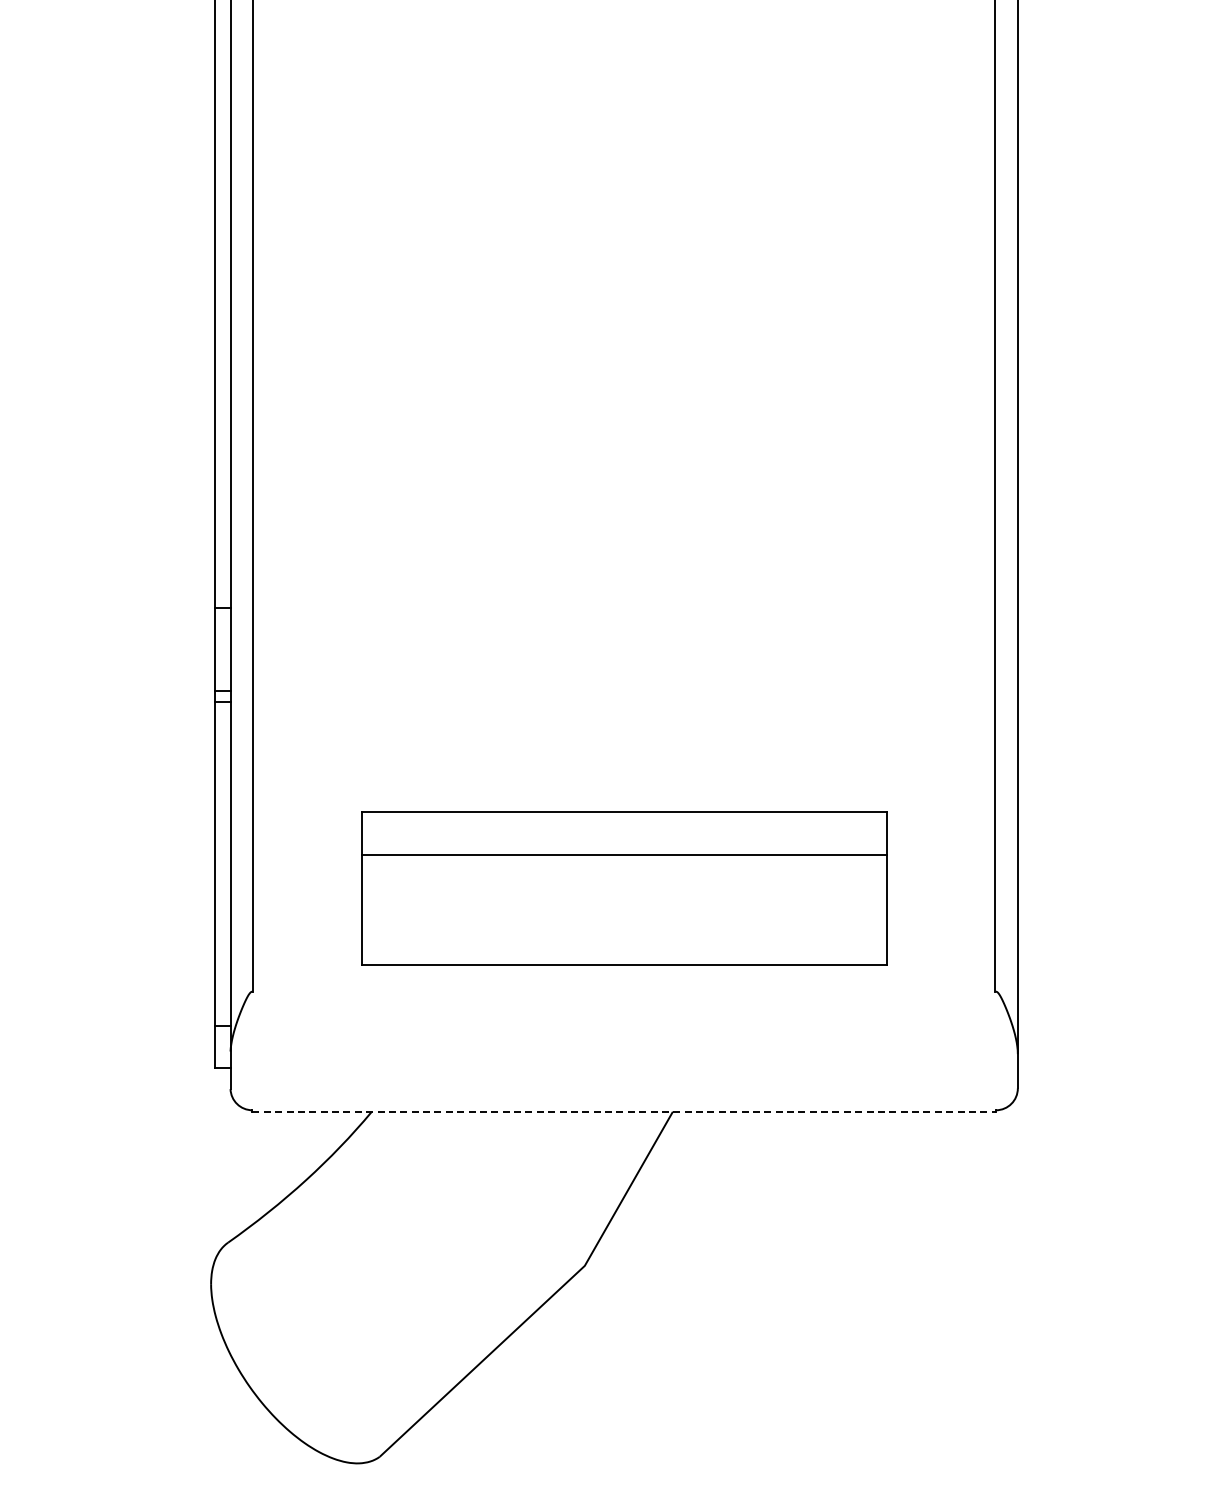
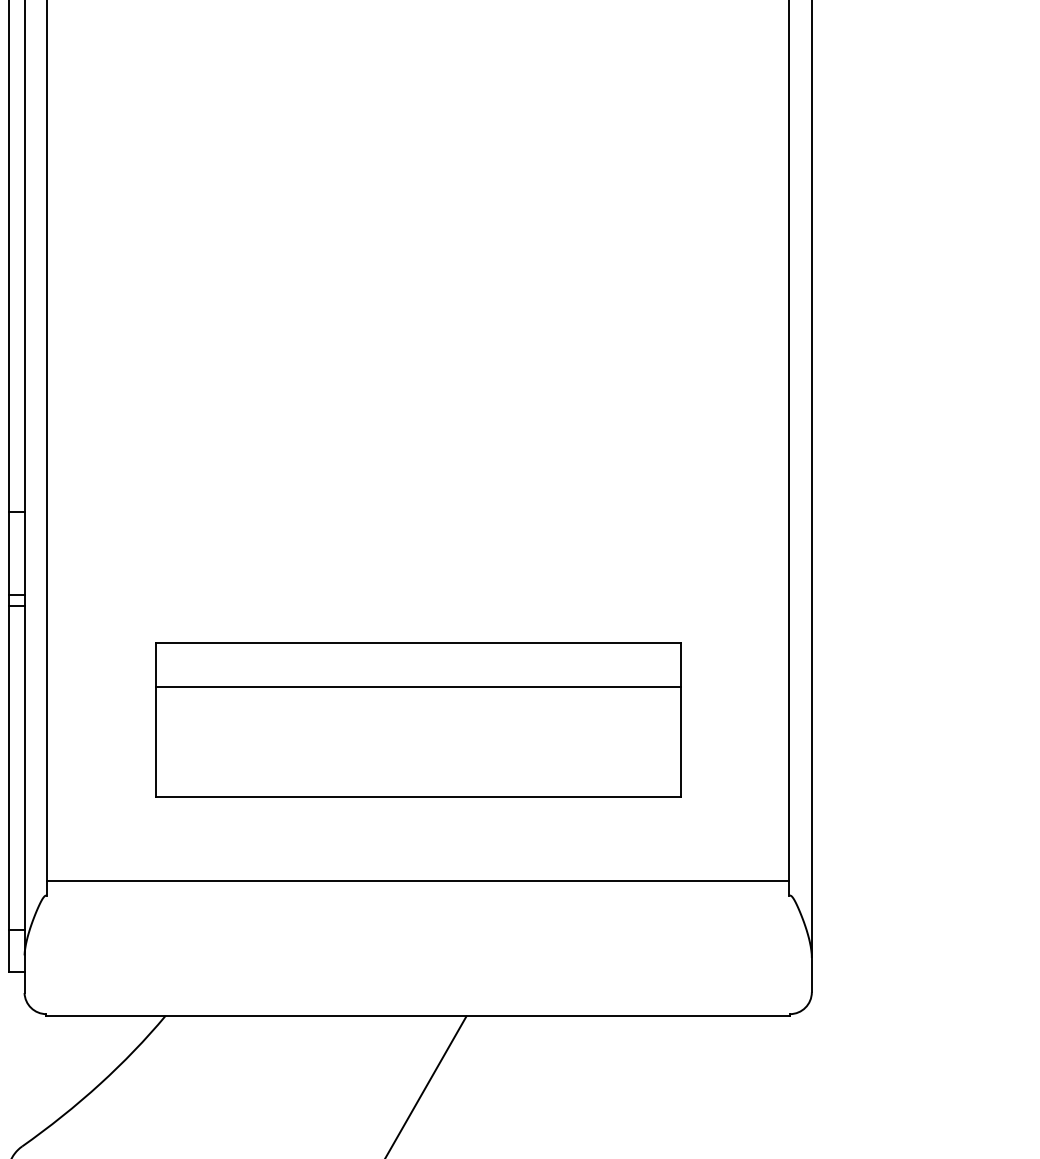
part: (624, 888) -> (418, 720), moved
line: (623, 977) -> (417, 881), added
line: (624, 1111) -> (418, 1015), dashed -> solid

